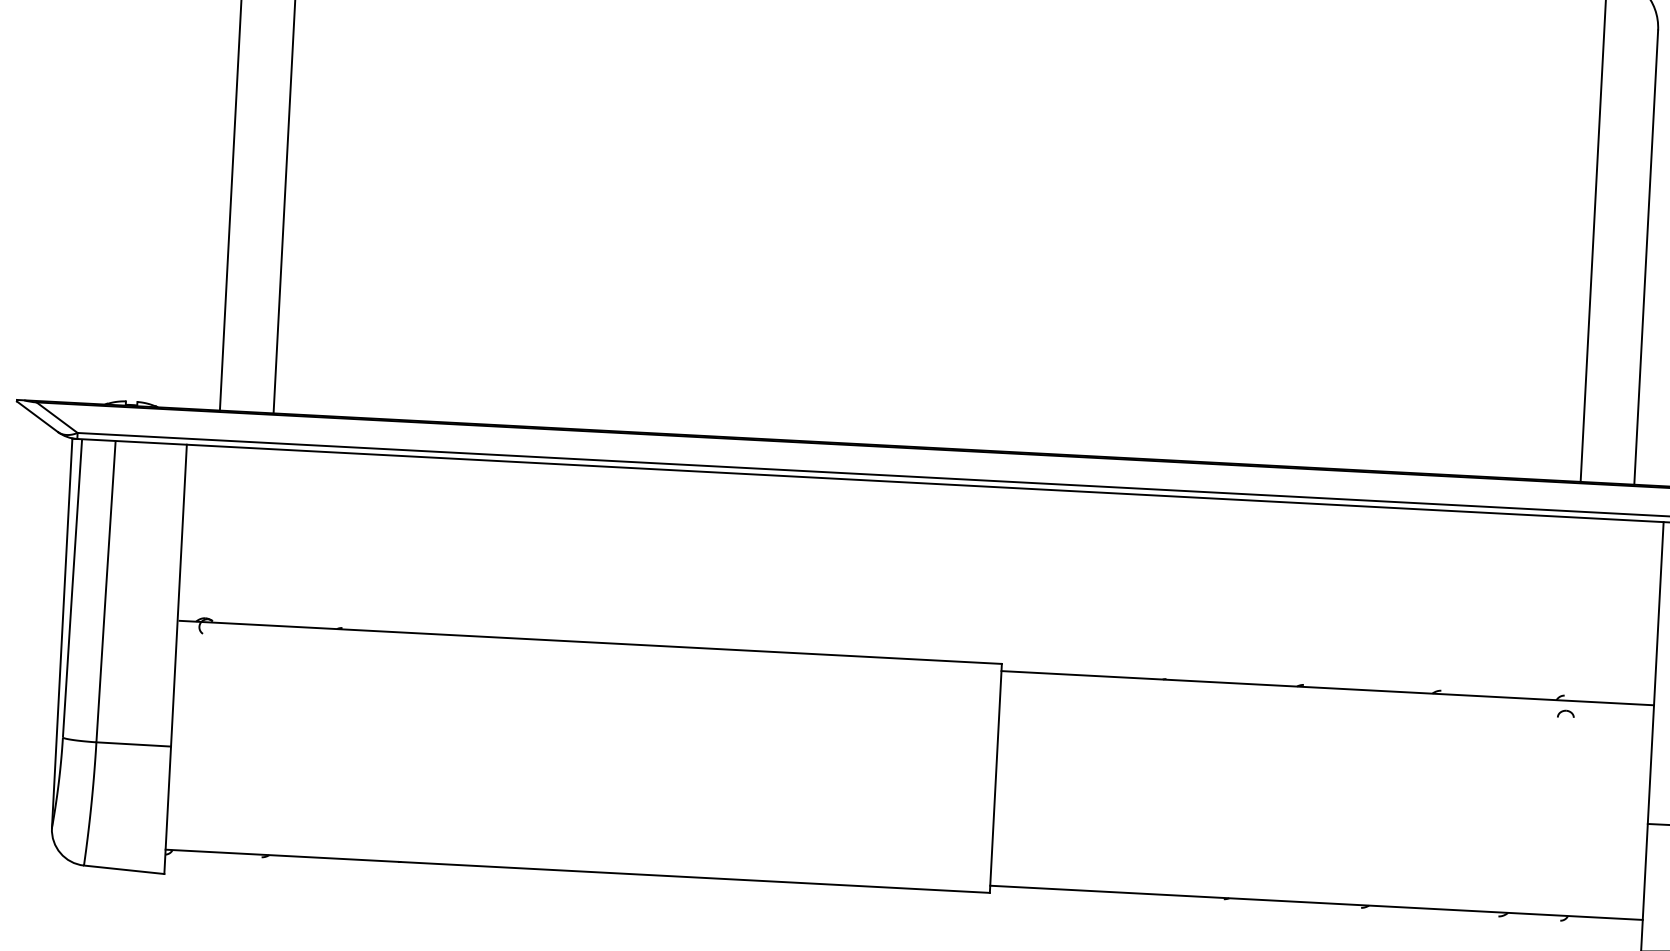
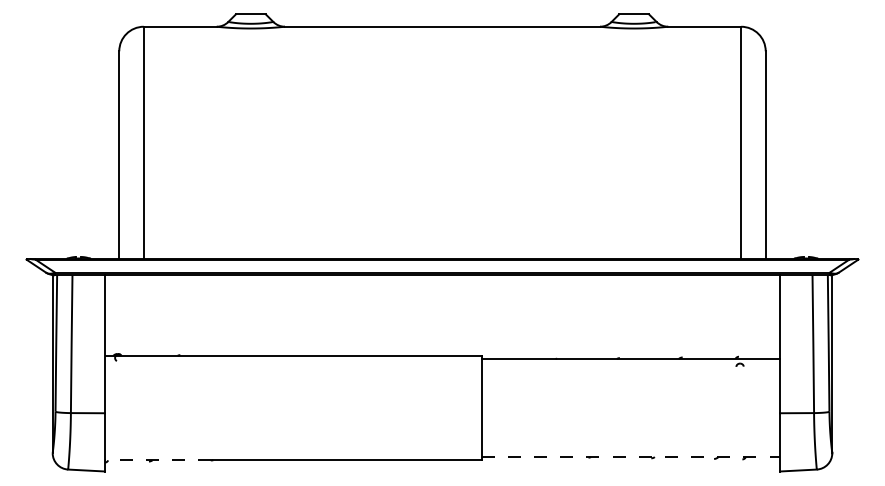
line: (280, 855) -> (157, 460), solid -> dashed
line: (1317, 903) -> (631, 457), solid -> dashed

